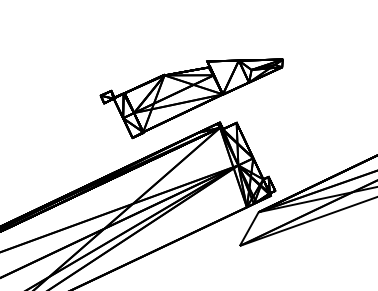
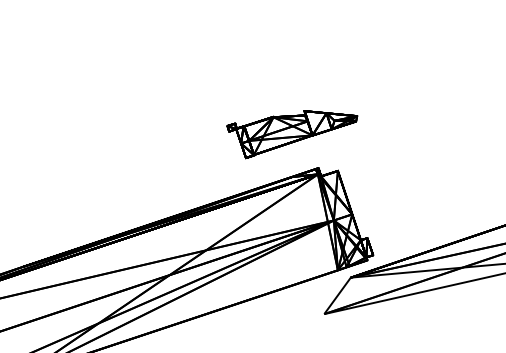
part: (194, 96) -> (292, 134), size x0.6

